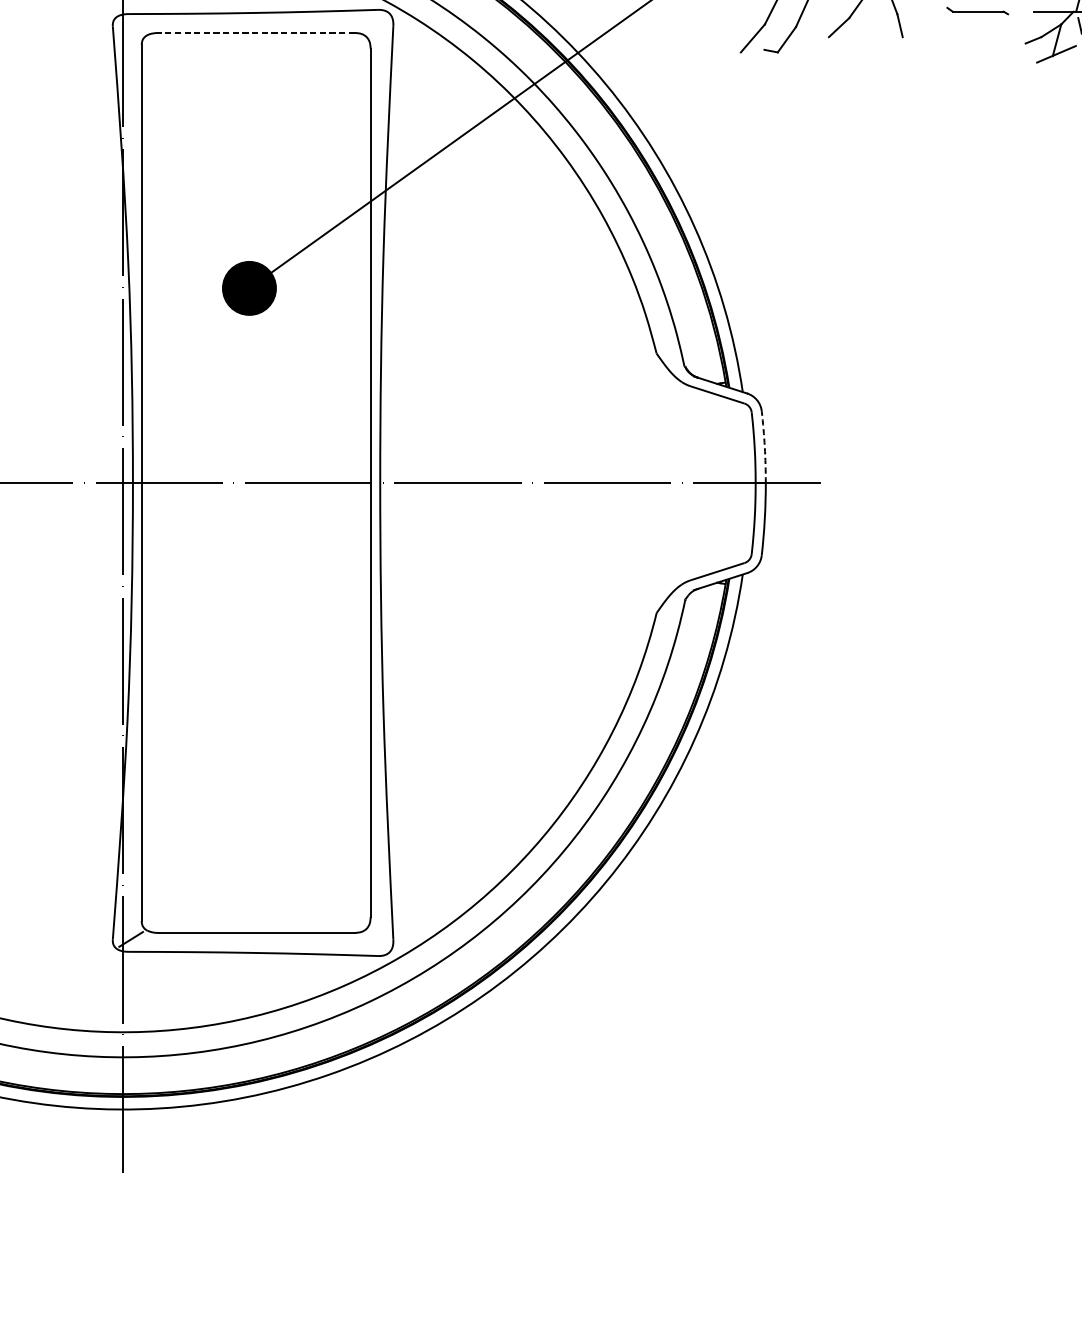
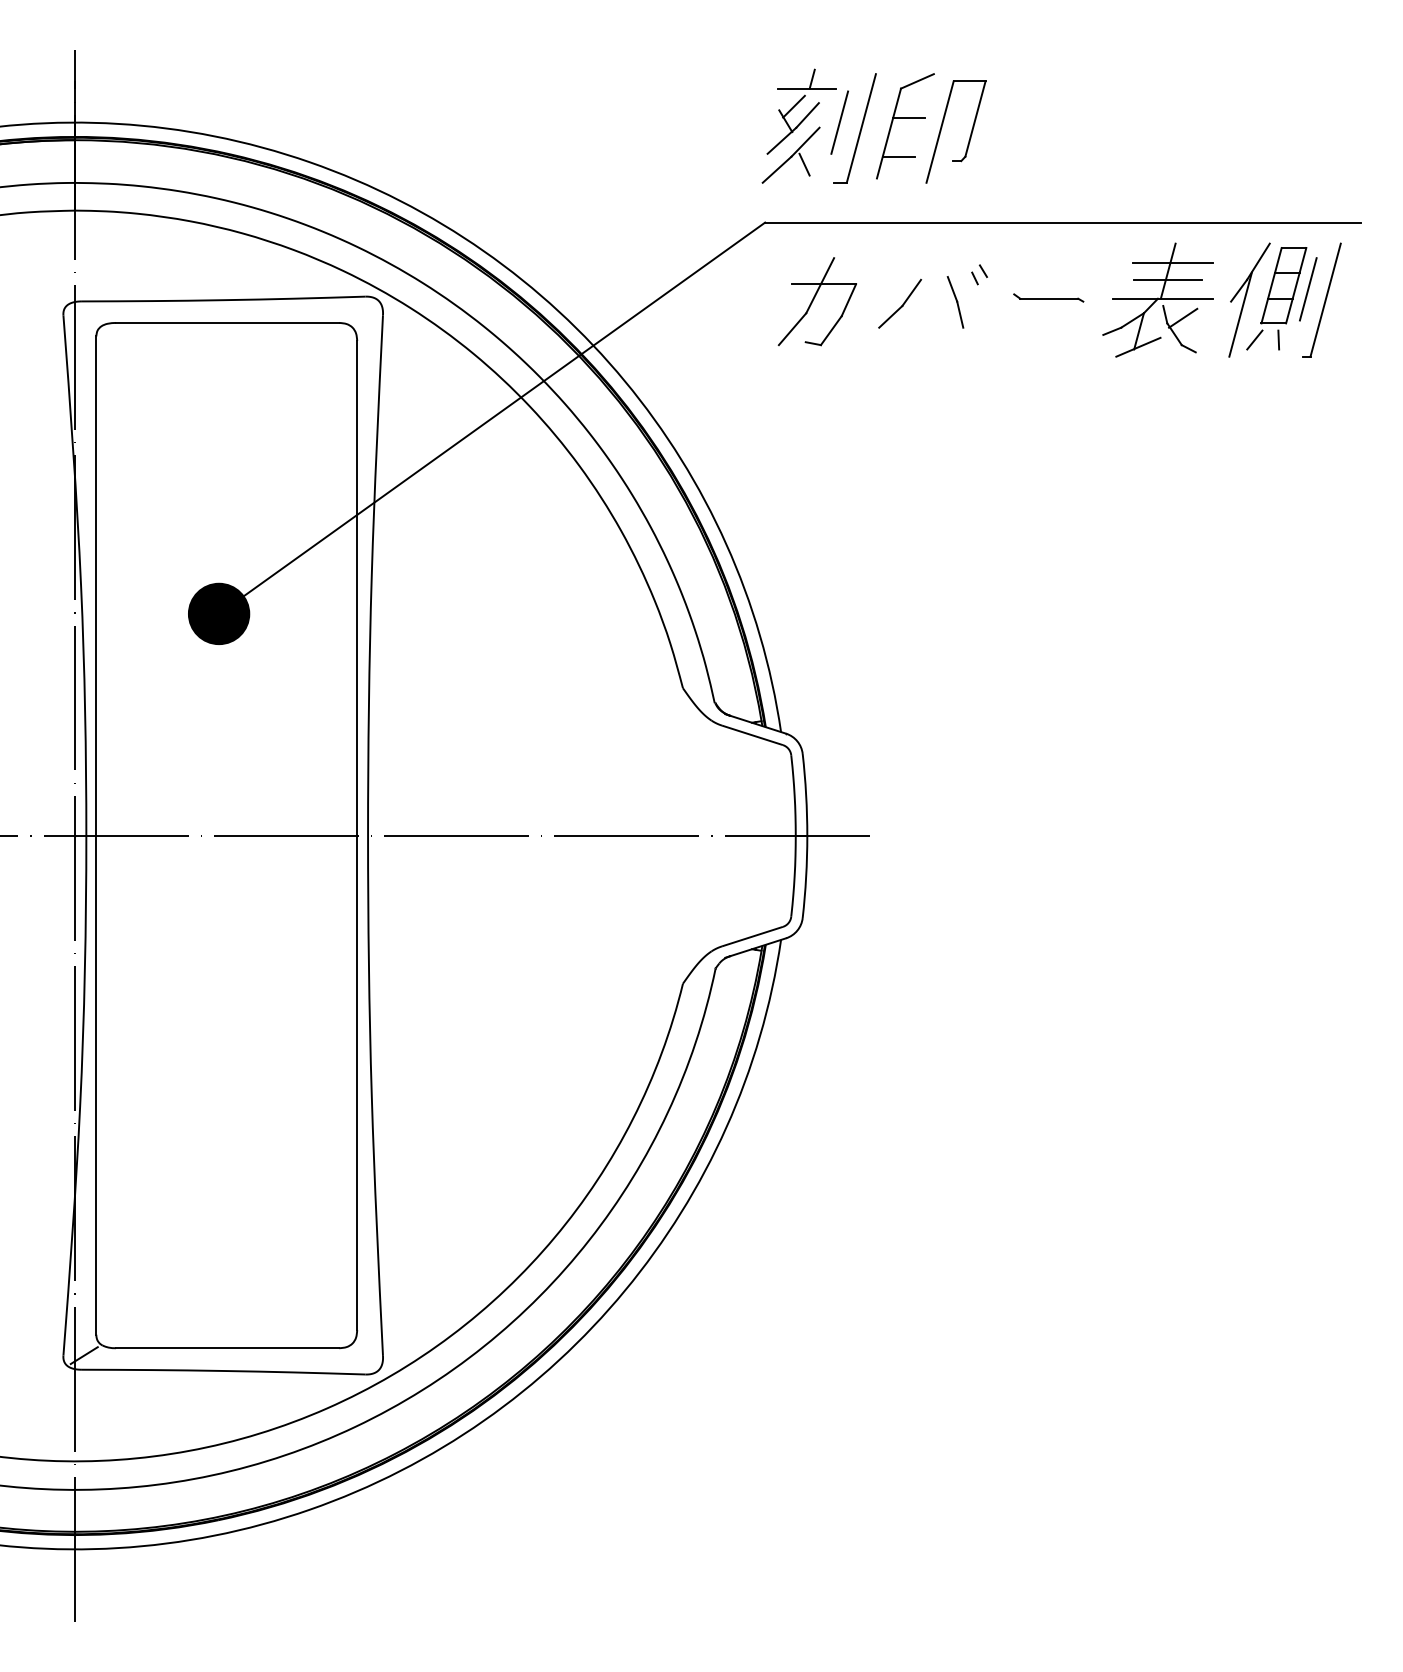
line: (256, 32) -> (227, 322), dashed -> solid
arc: (765, 446) -> (806, 794), dashed -> solid

